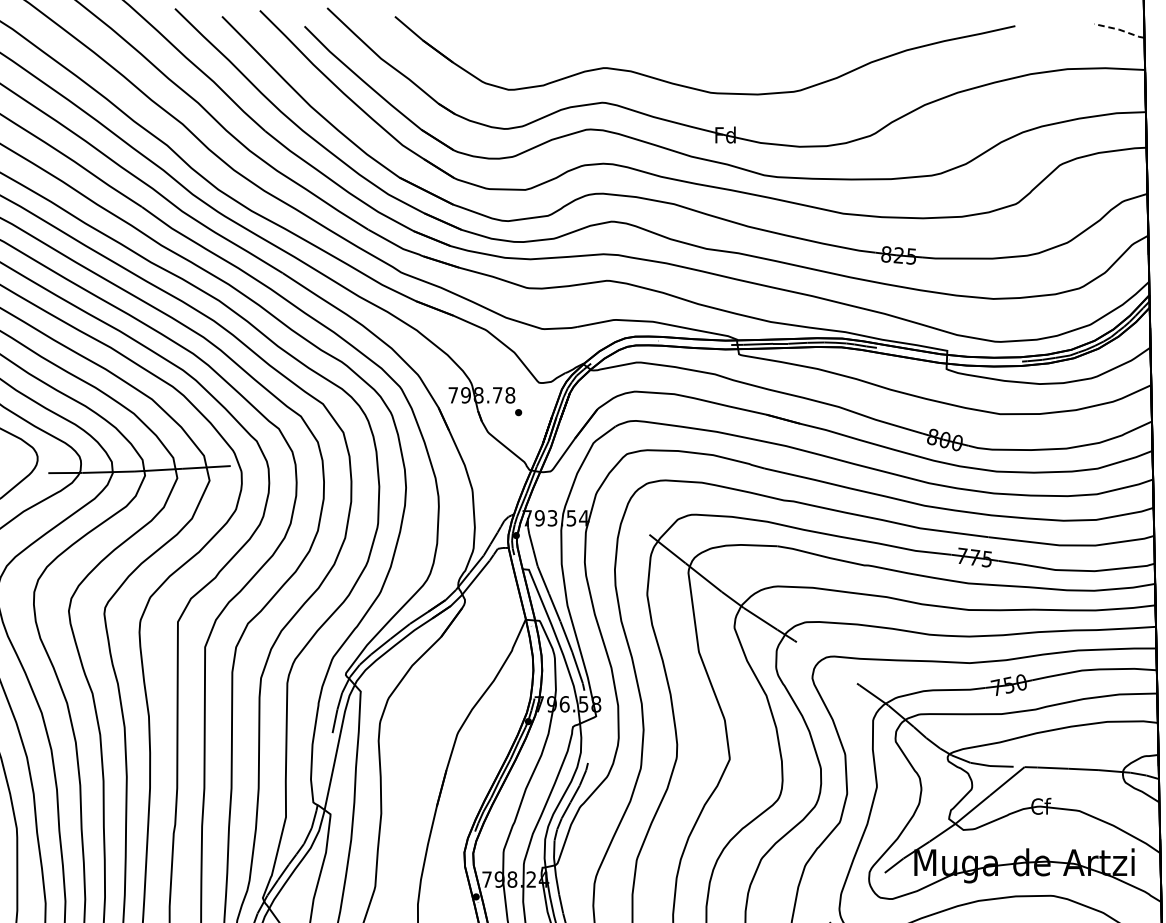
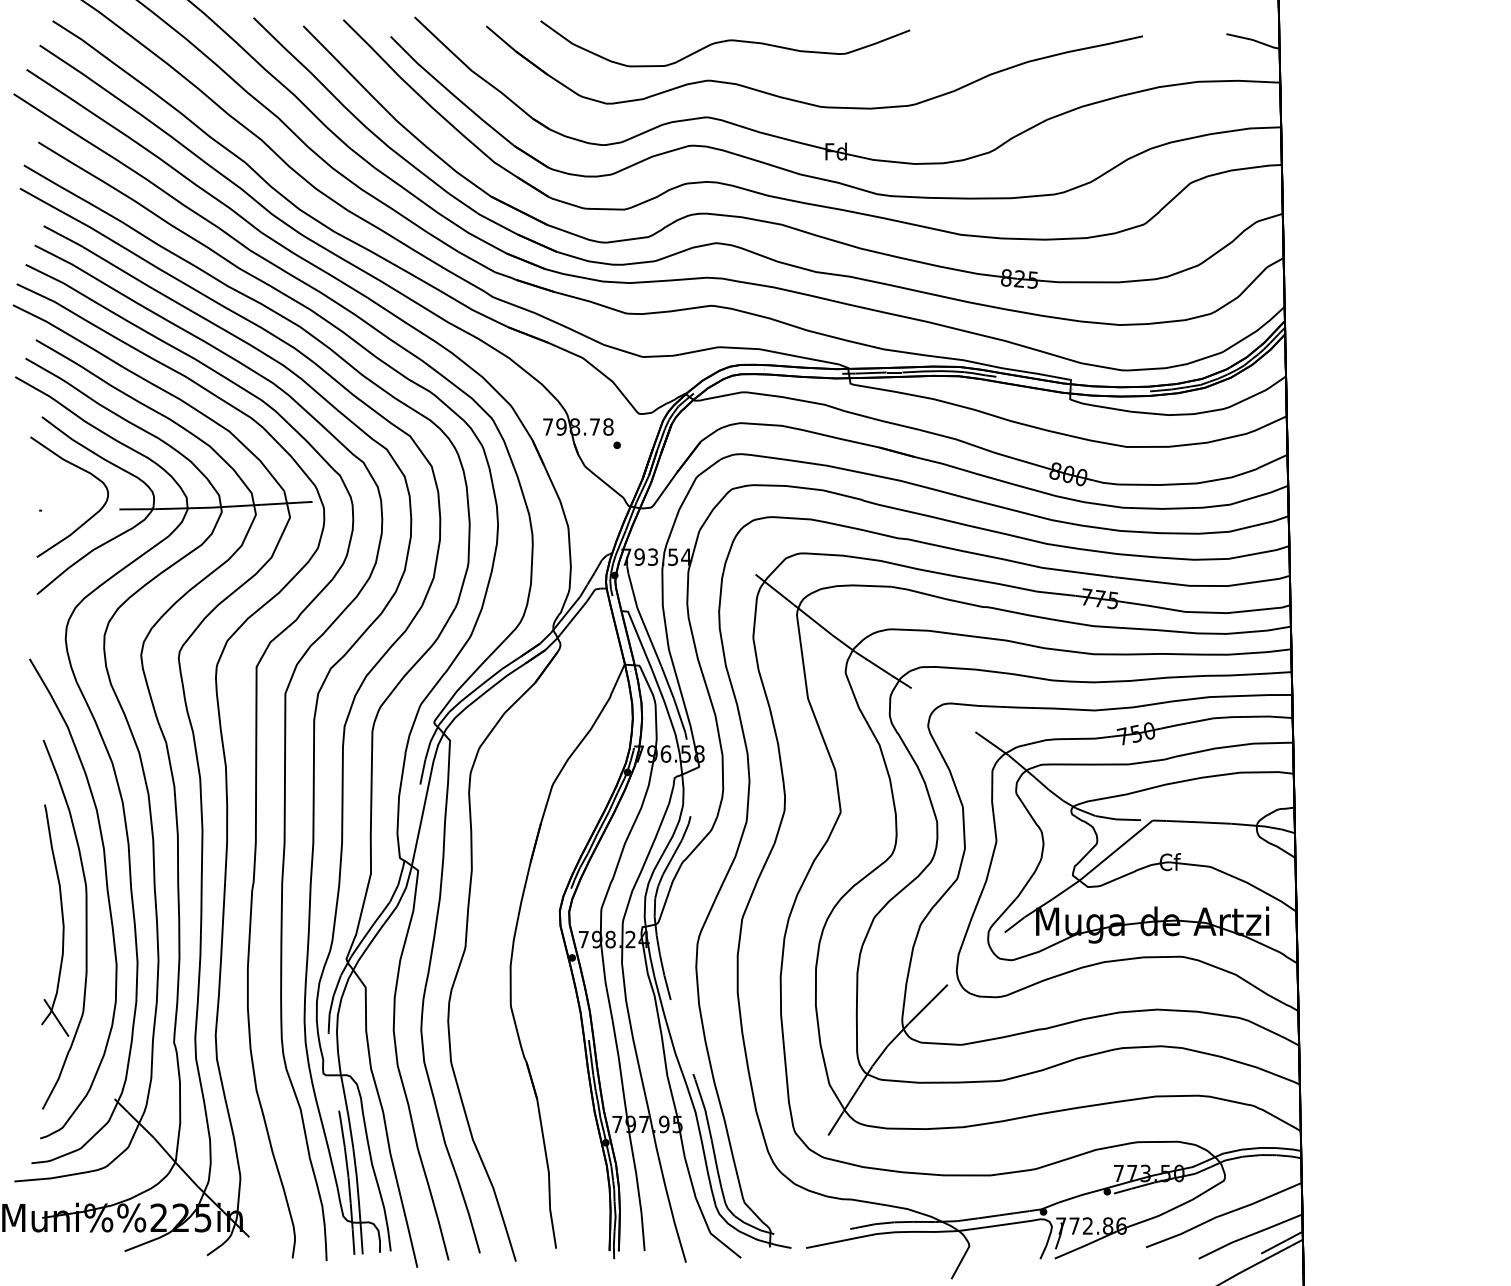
line: (1119, 30) -> (1253, 40), dashed -> solid
curve: (620, 32) -> (724, 42), added

